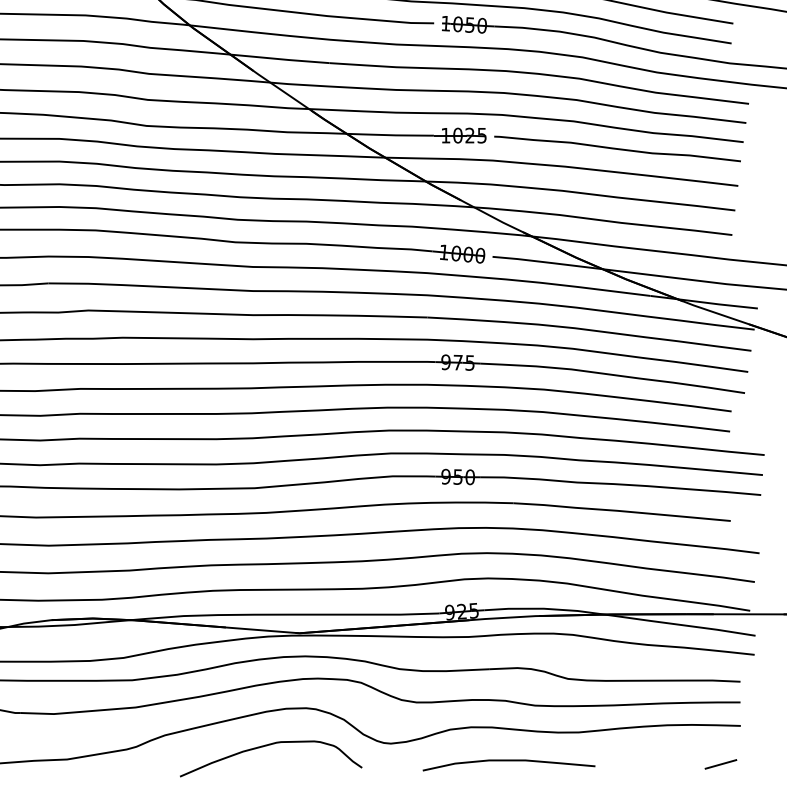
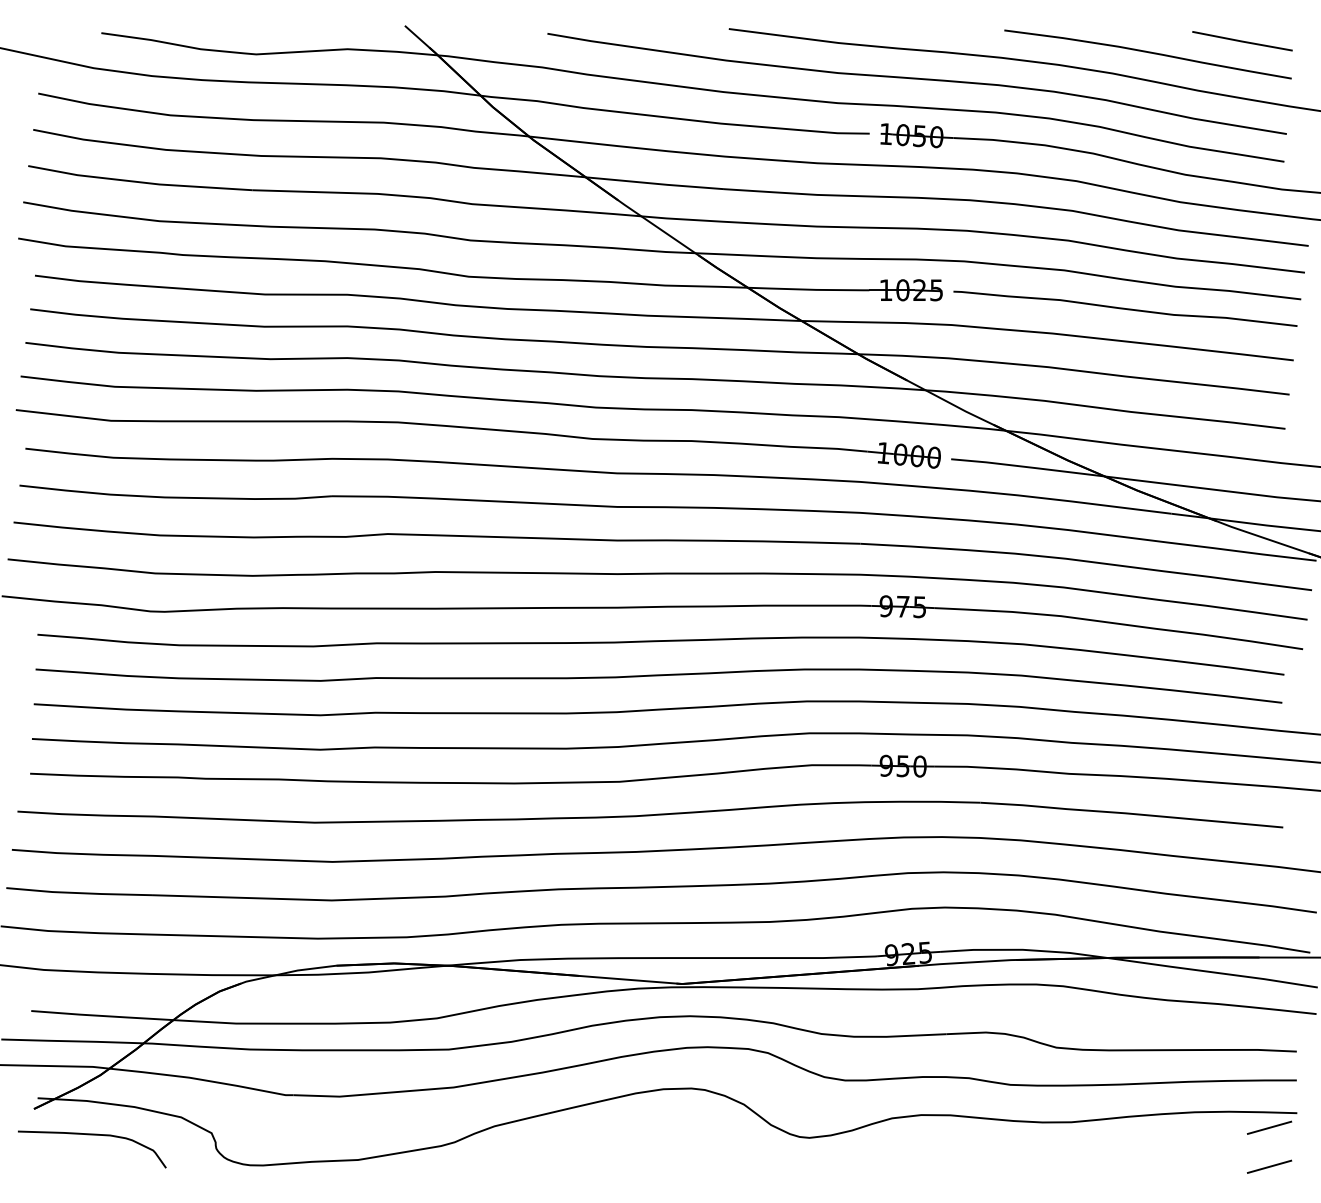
line: (720, 736) -> (1269, 1127), added
curve: (266, 746) -> (636, 1141), removed
curve: (508, 761) -> (973, 1162), removed

